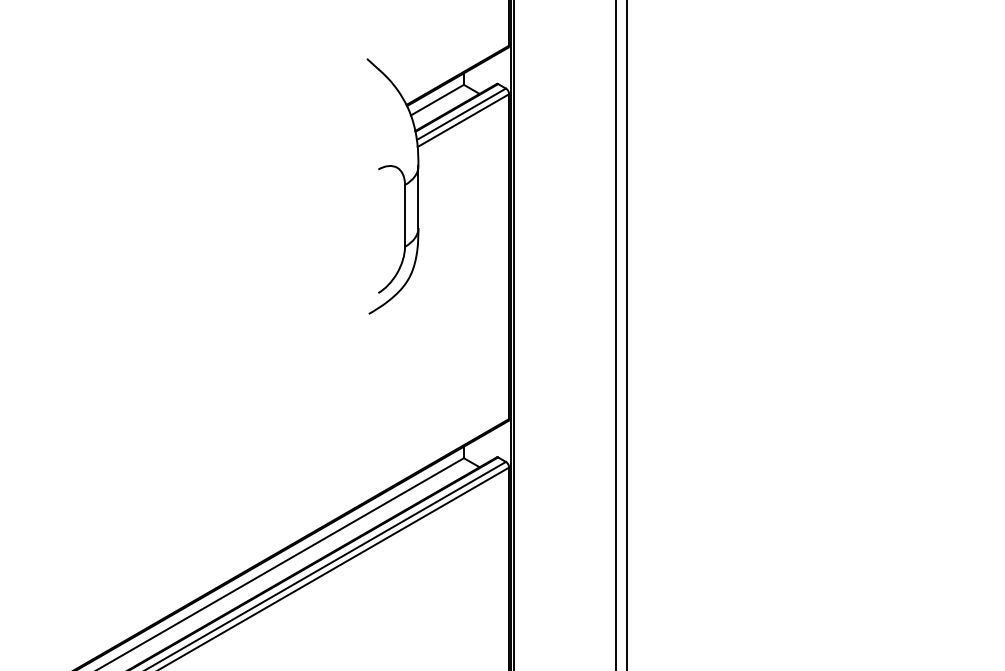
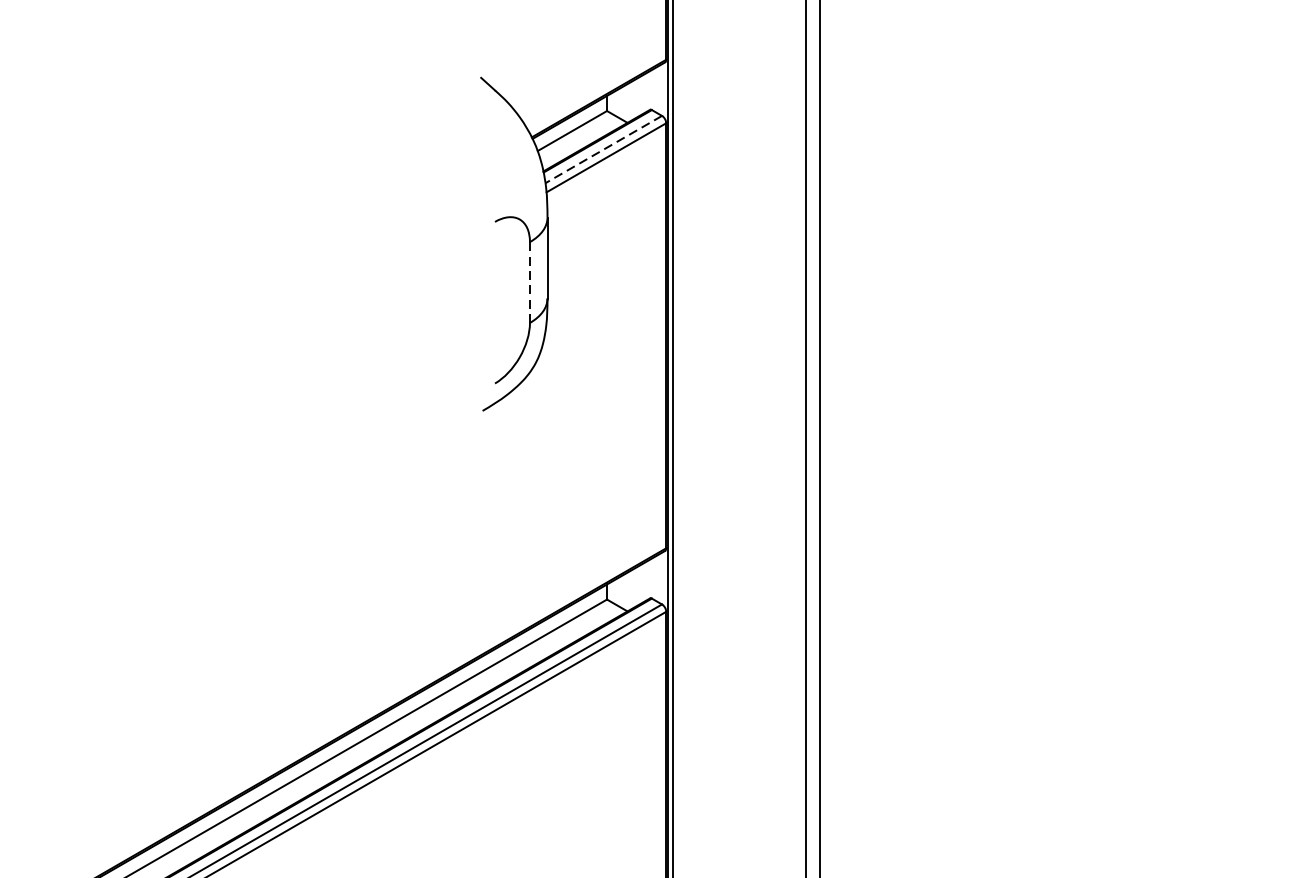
line: (461, 114) -> (603, 149), solid -> dashed
line: (405, 215) -> (530, 281), solid -> dashed

